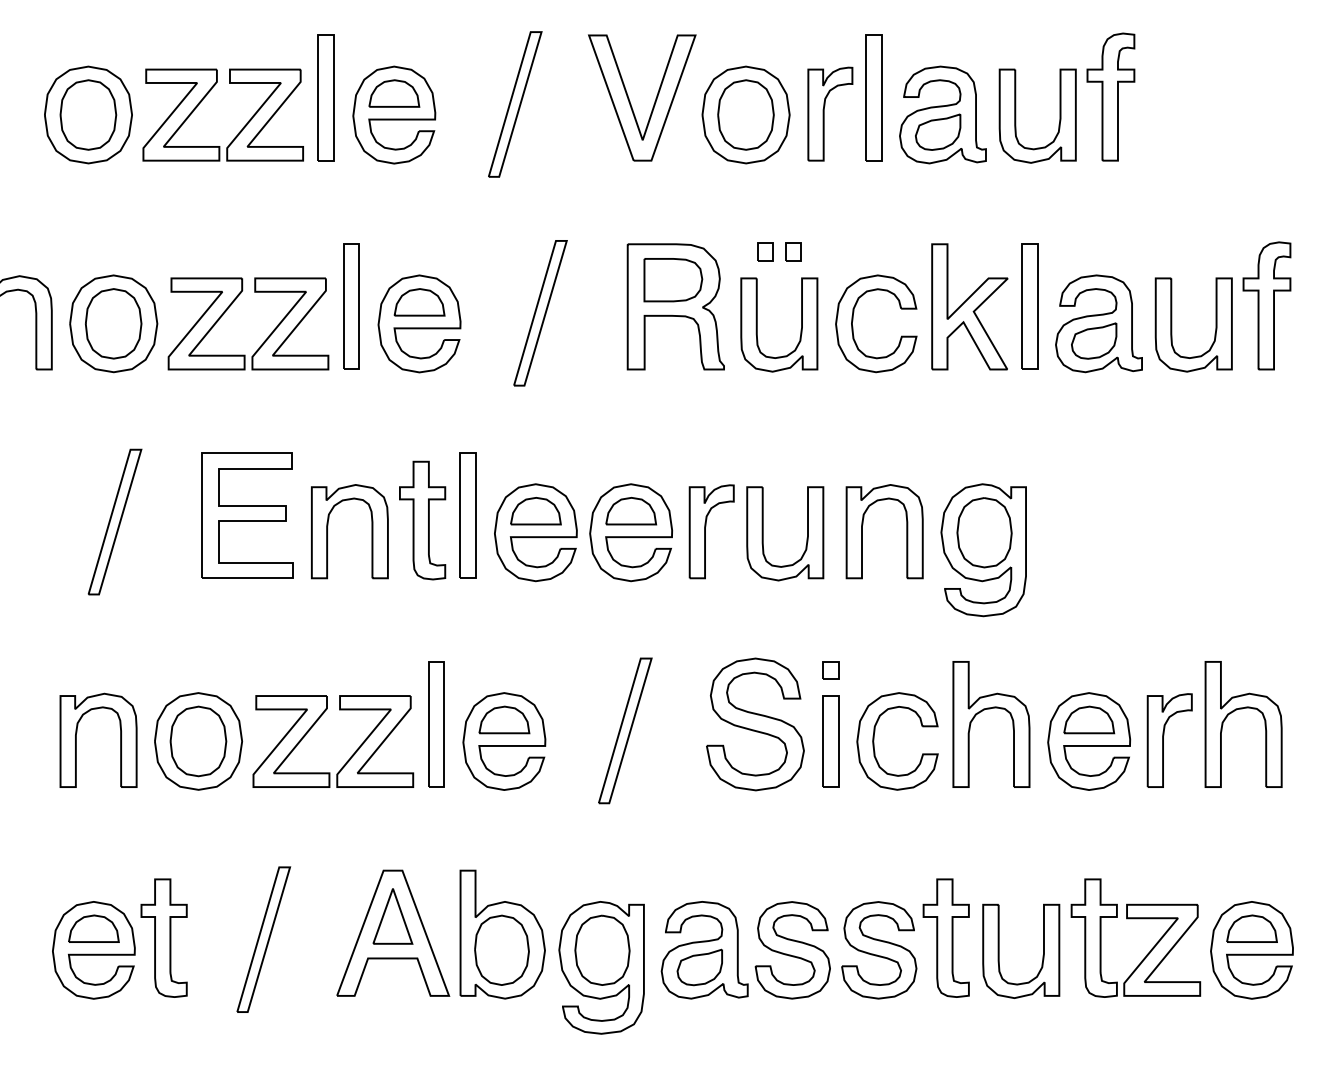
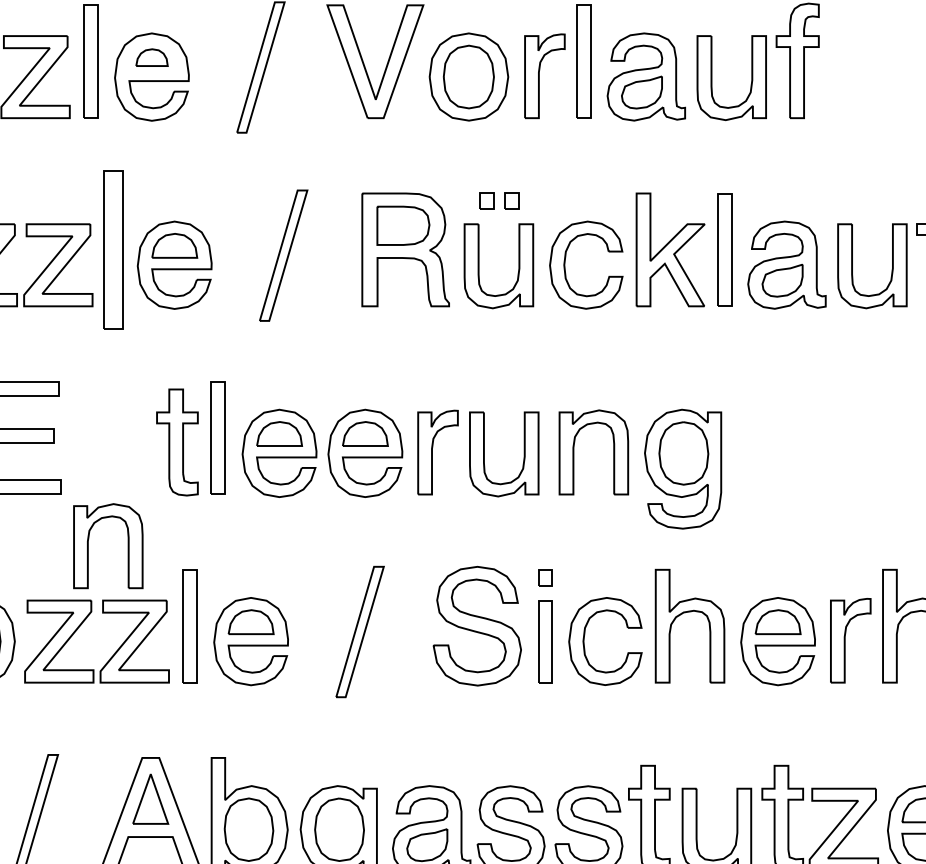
part: (394, 93) -> (152, 57), size x0.7
part: (351, 306) -> (113, 249), size x1.4
part: (328, 526) -> (89, 541), moved

